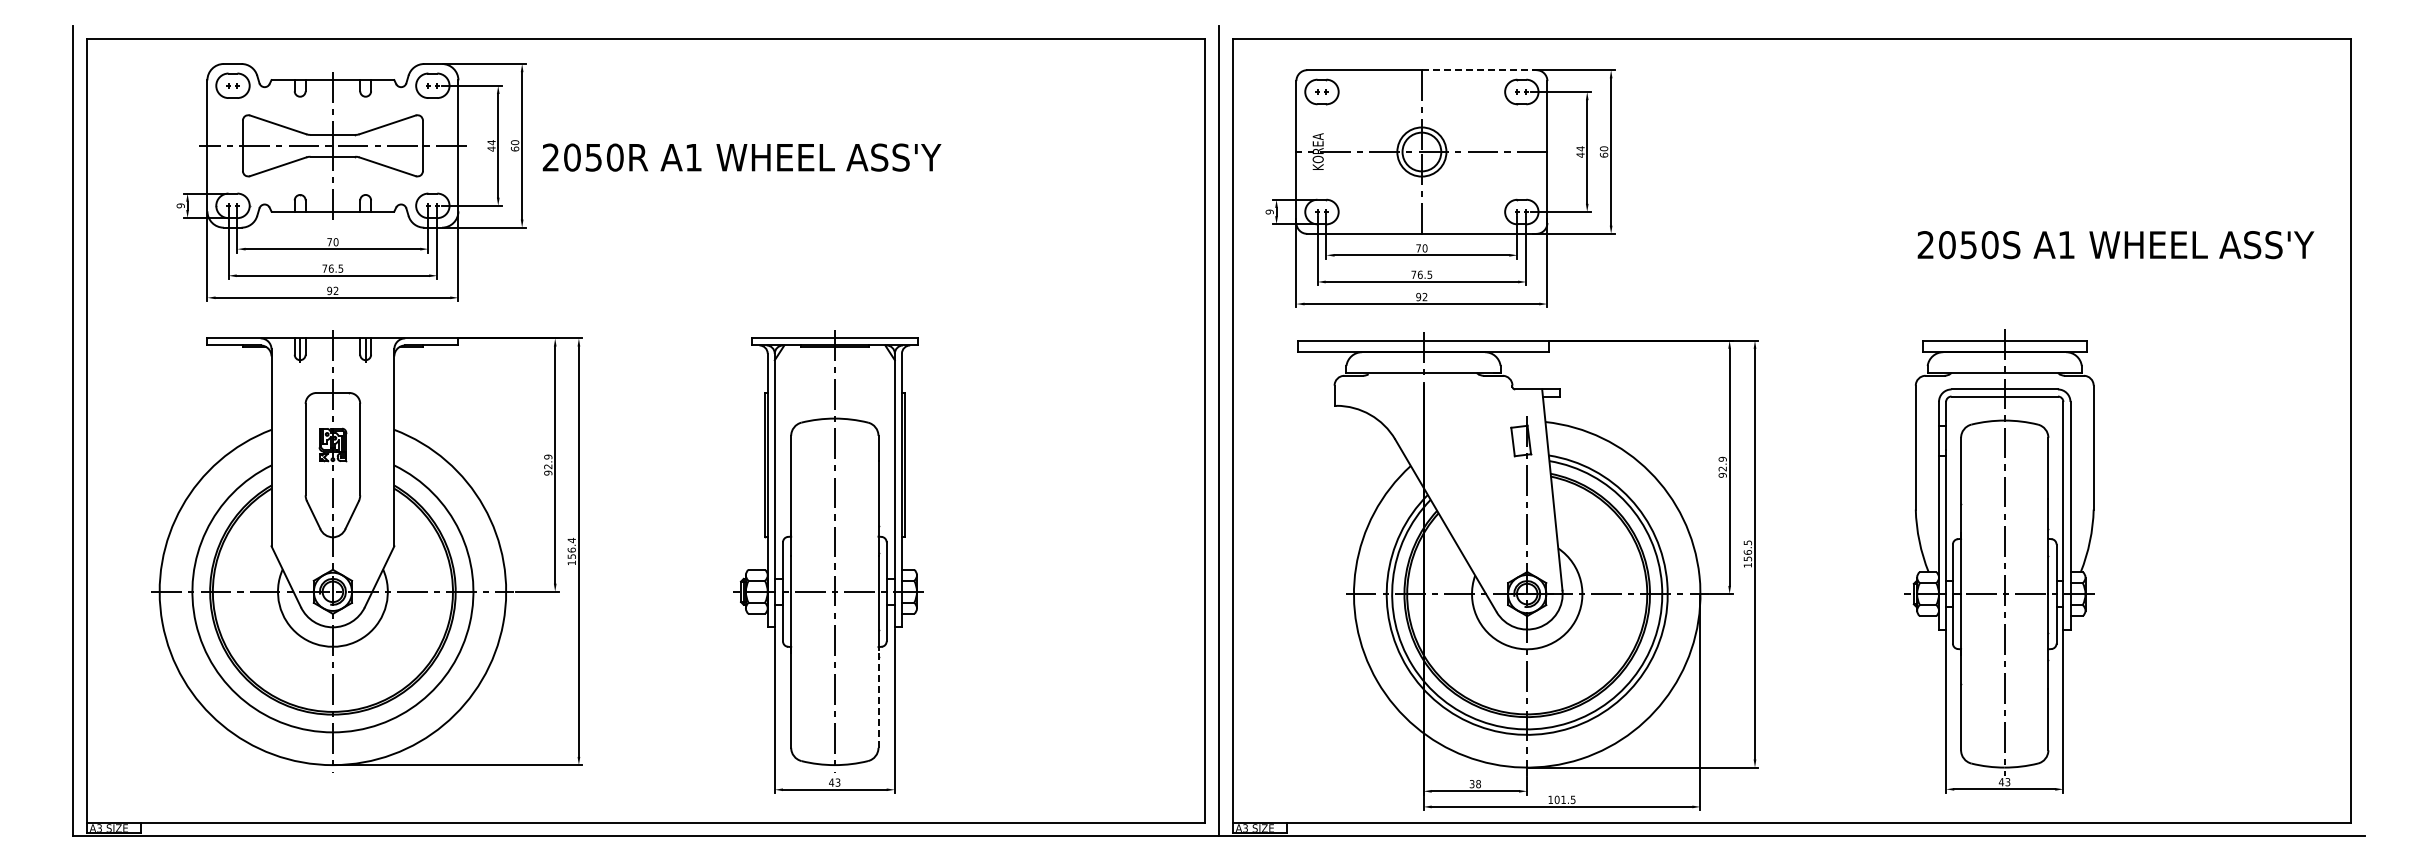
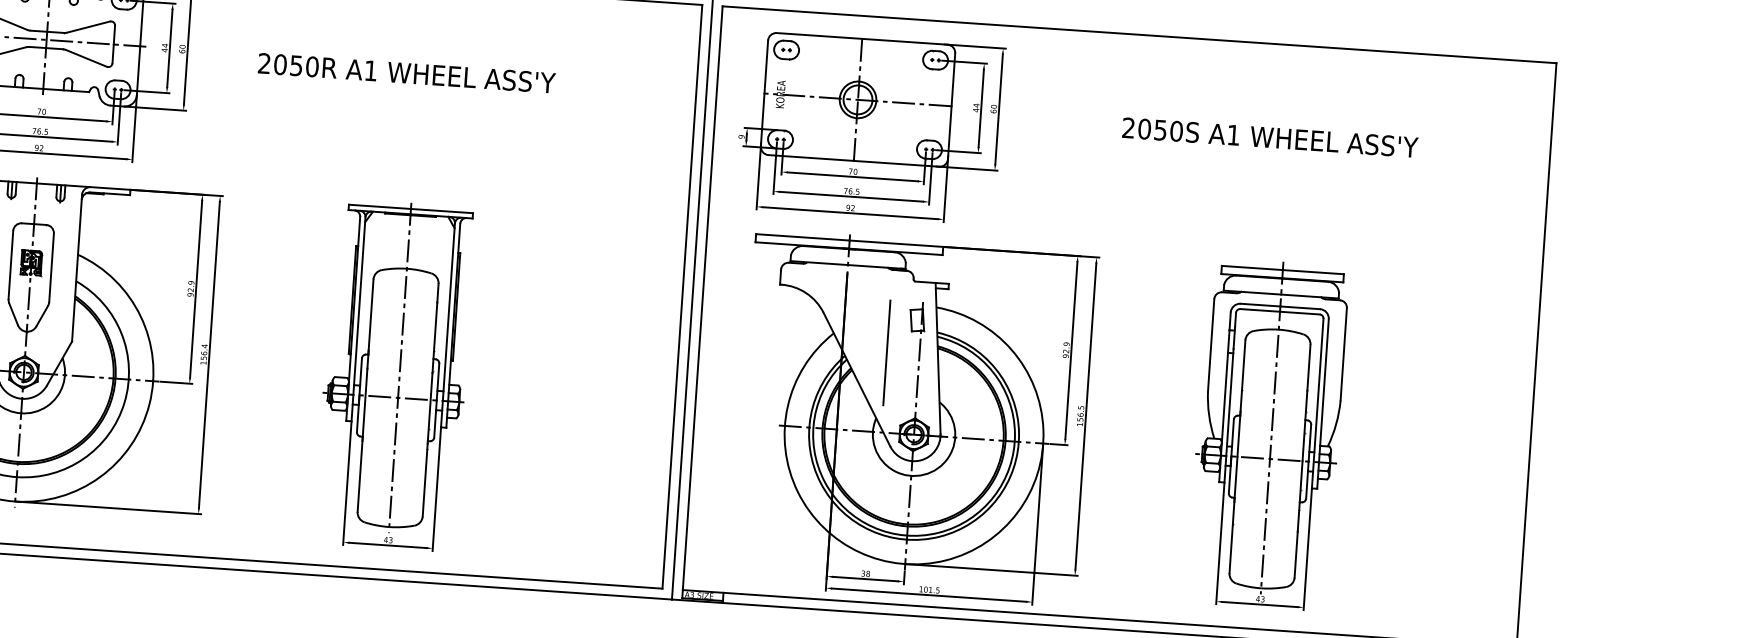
line: (1479, 70) -> (905, 42), dashed -> solid
text: (741, 157) -> (406, 73), moved
text: (2115, 245) -> (1269, 138), moved
line: (1483, 487) -> (886, 353), added
line: (878, 699) -> (425, 480), dashed -> solid

